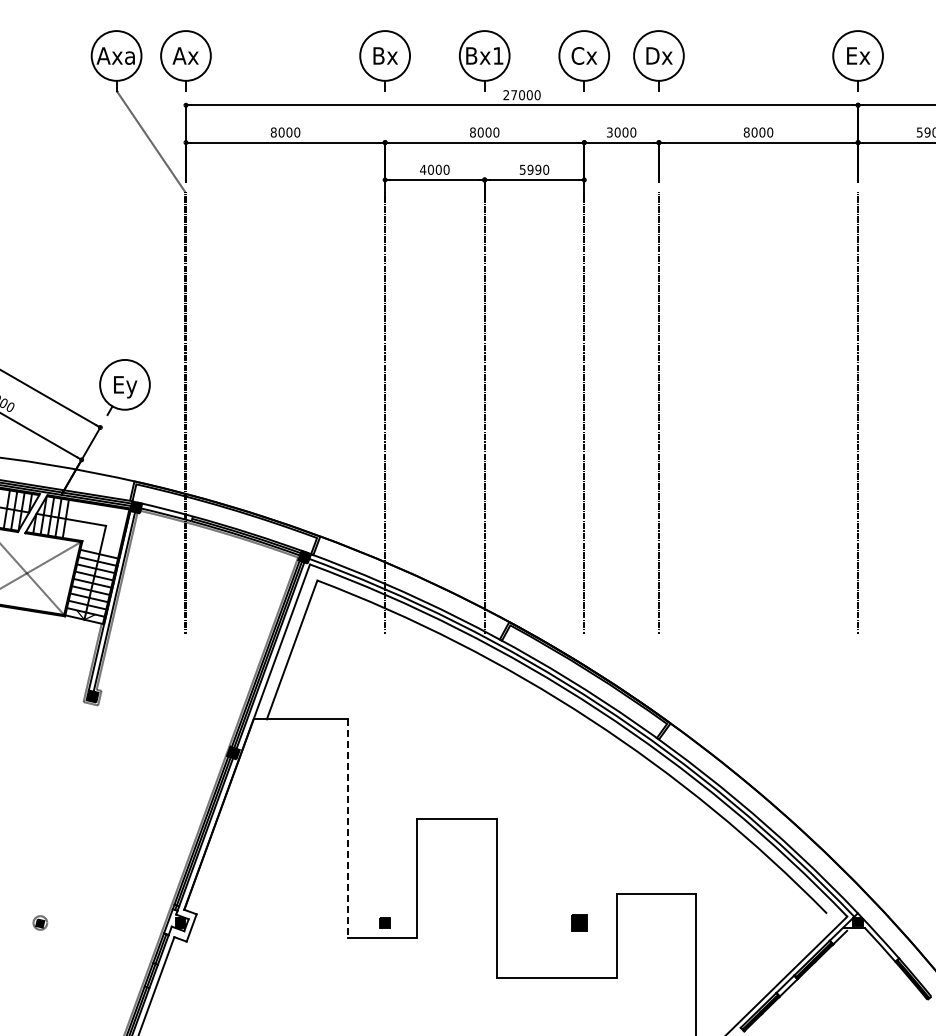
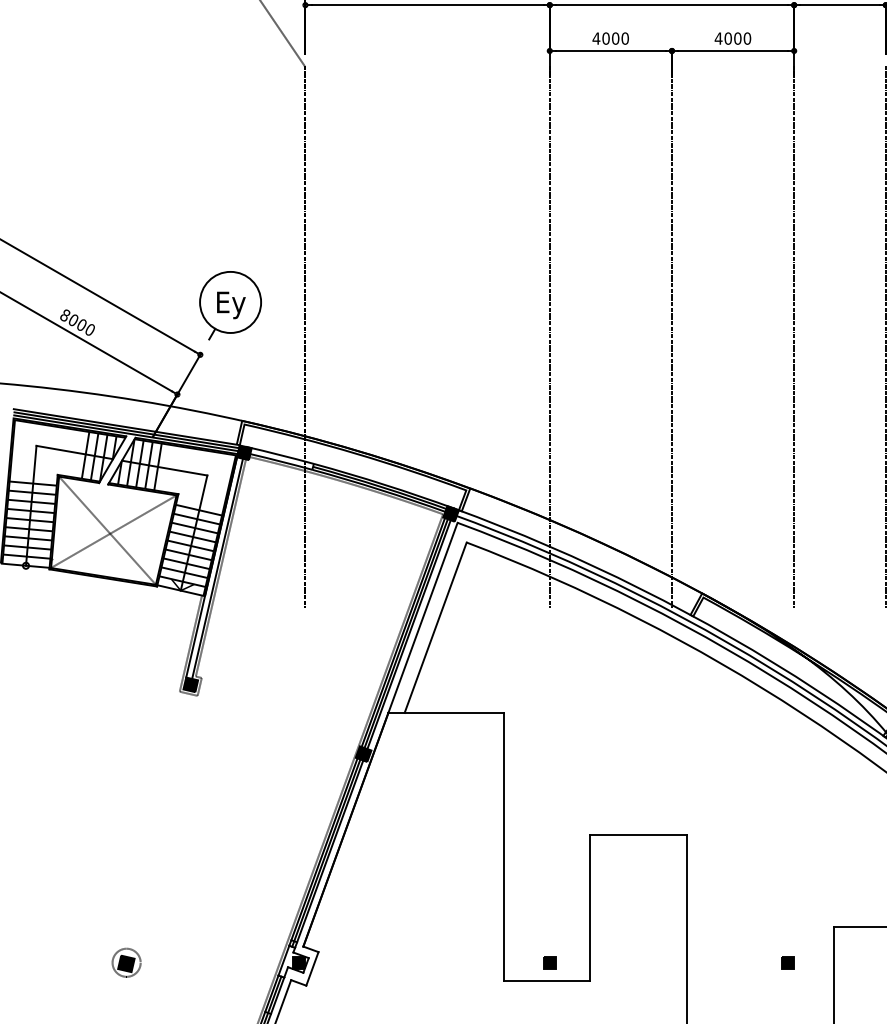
text: (530, 169) -> (728, 38), 5990 -> 4000
line: (347, 829) -> (503, 848), dashed -> solid
part: (40, 922) -> (126, 962), size x1.67
part: (578, 922) -> (787, 962), size x0.62

